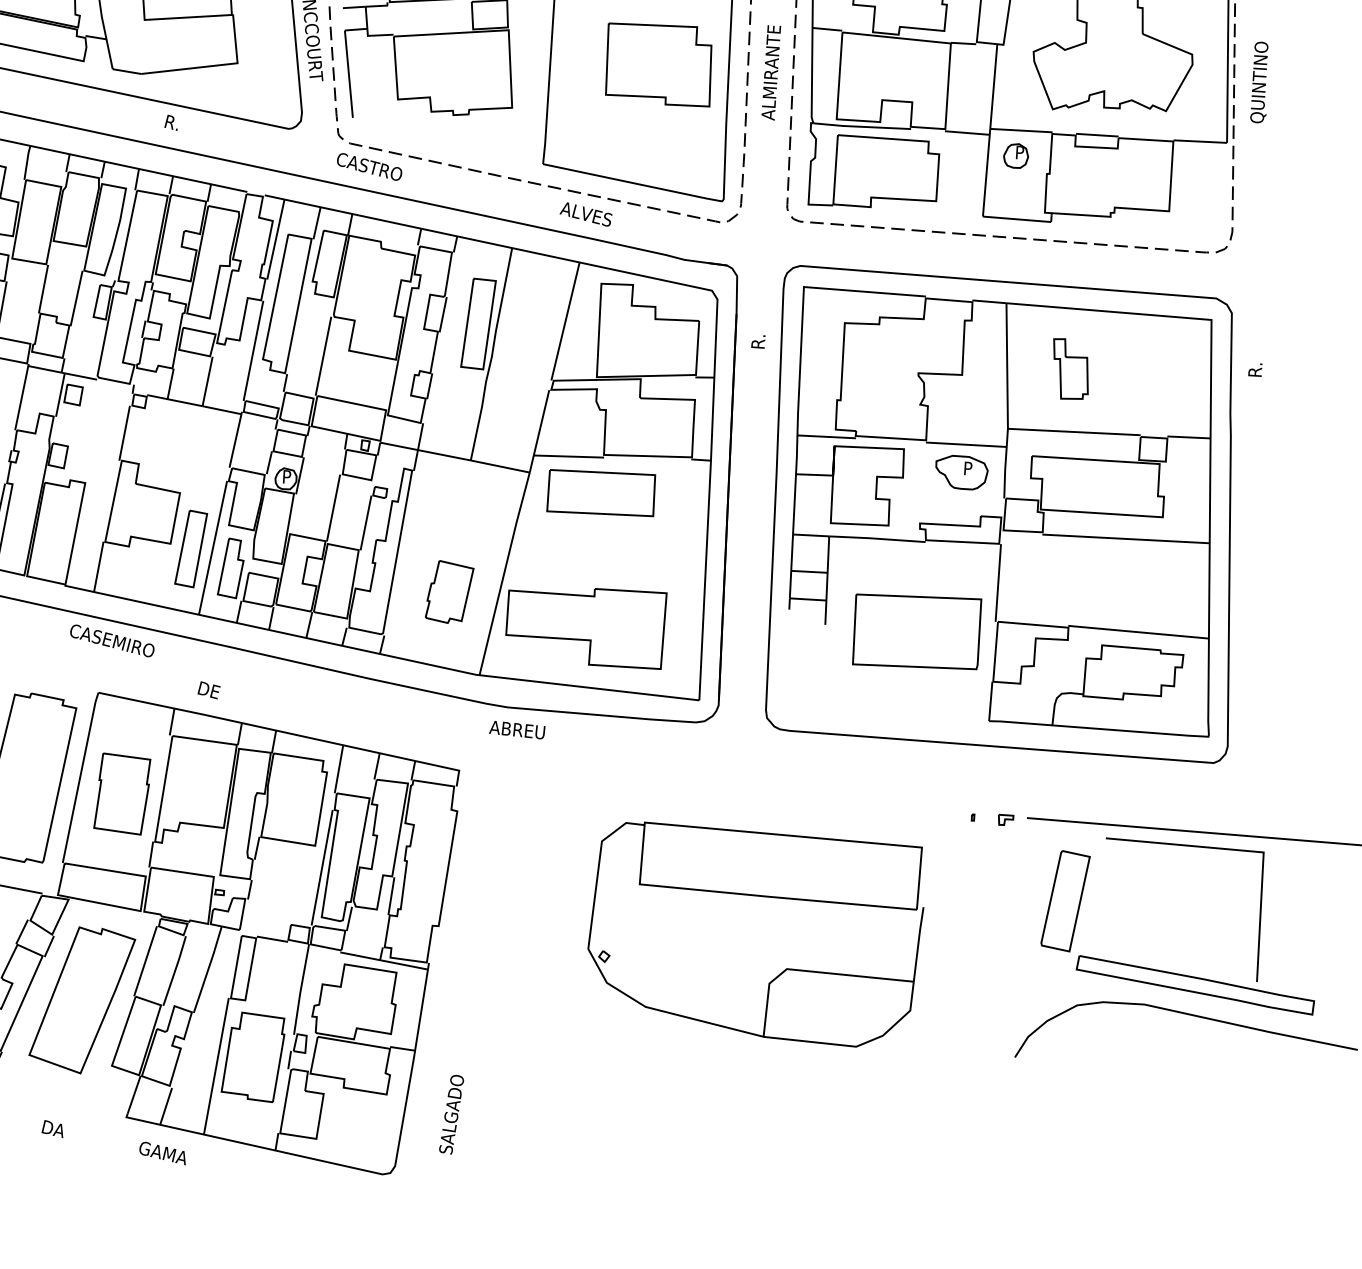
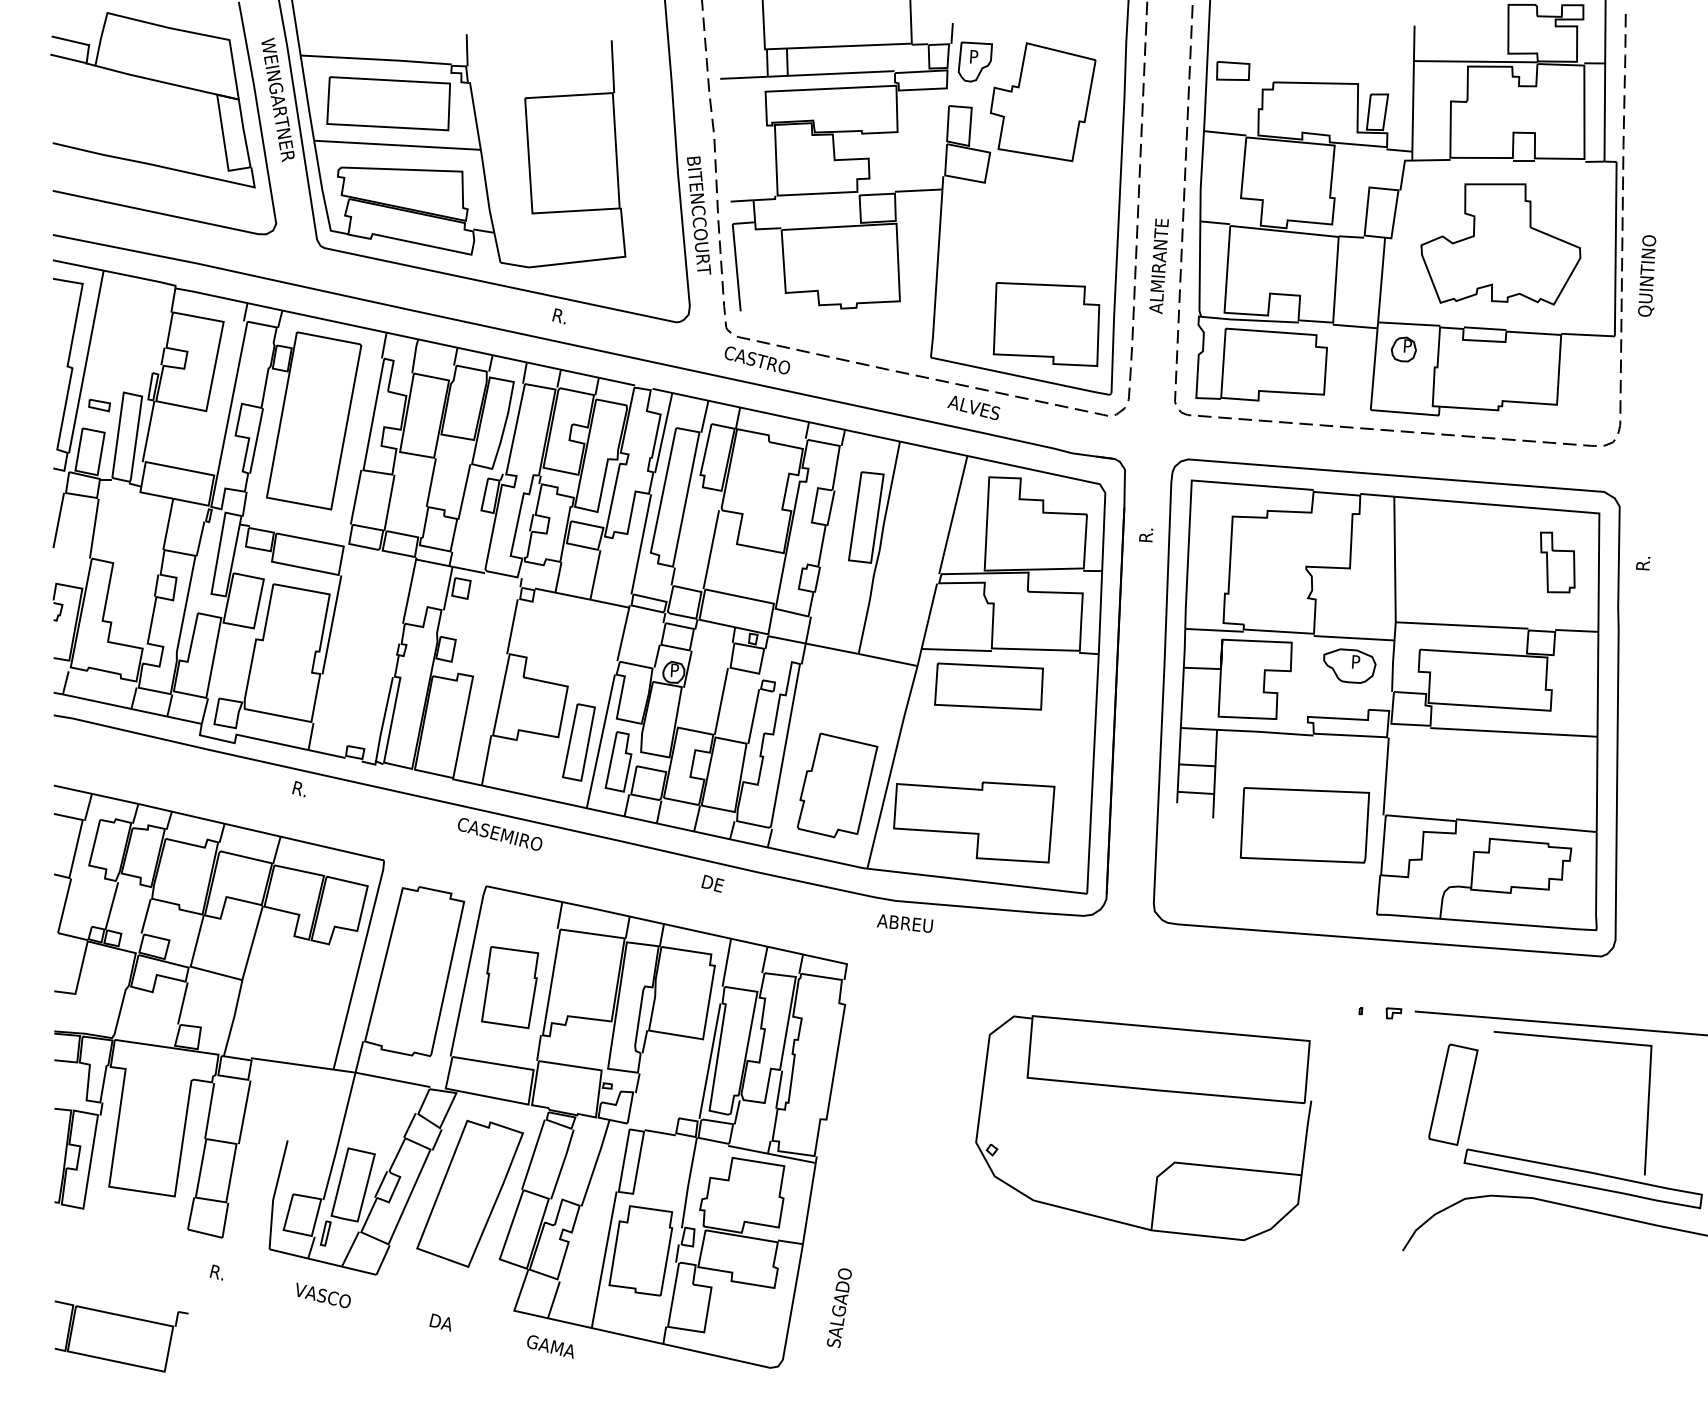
part: (658, 65) -> (1046, 324), moved
part: (1070, 369) -> (1557, 562), moved
part: (449, 592) -> (837, 785), size x1.67
text: (208, 690) -> (712, 883), moved

